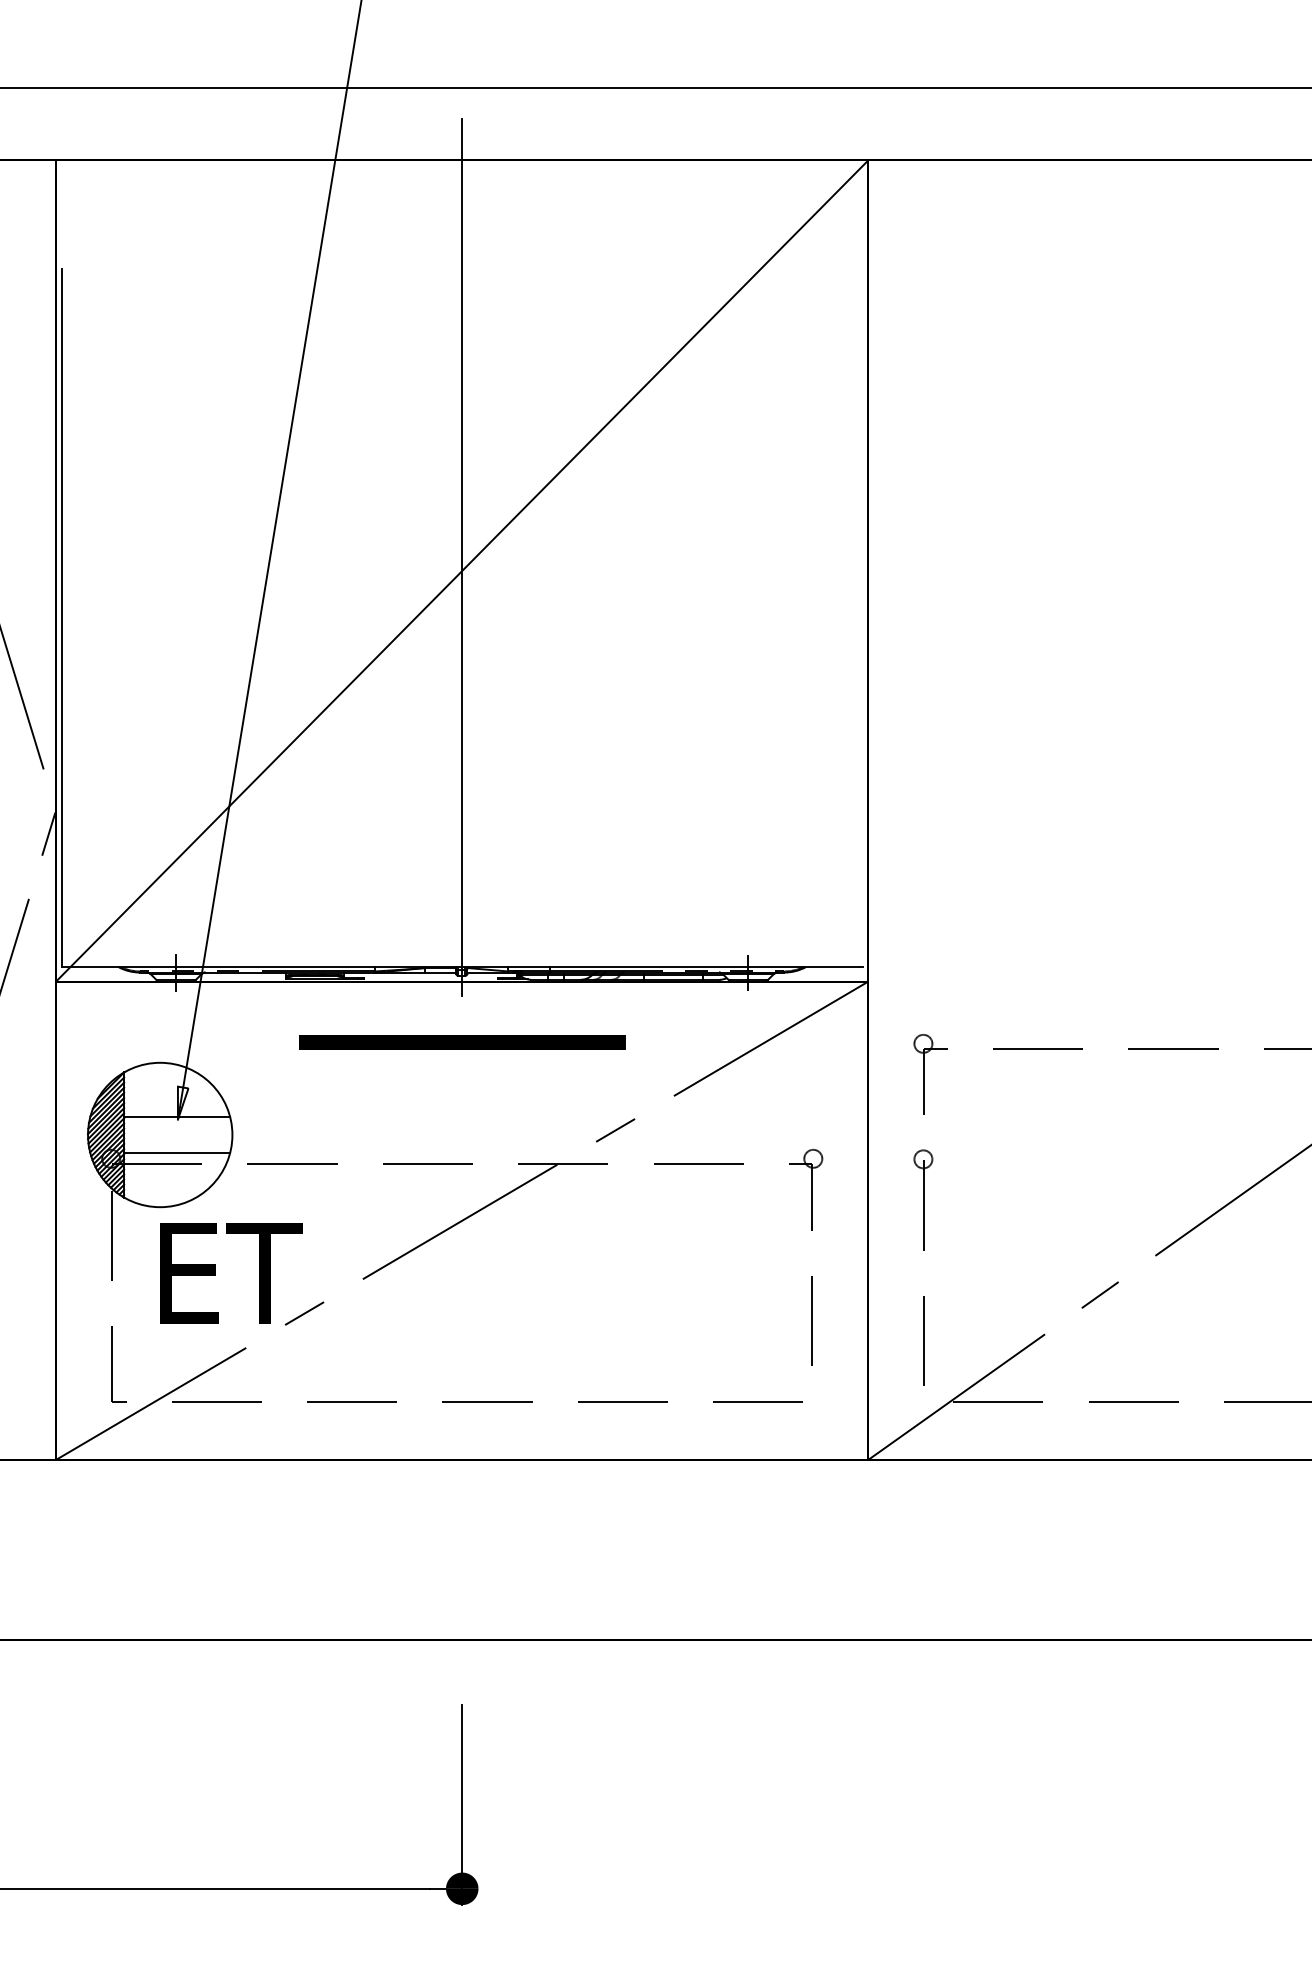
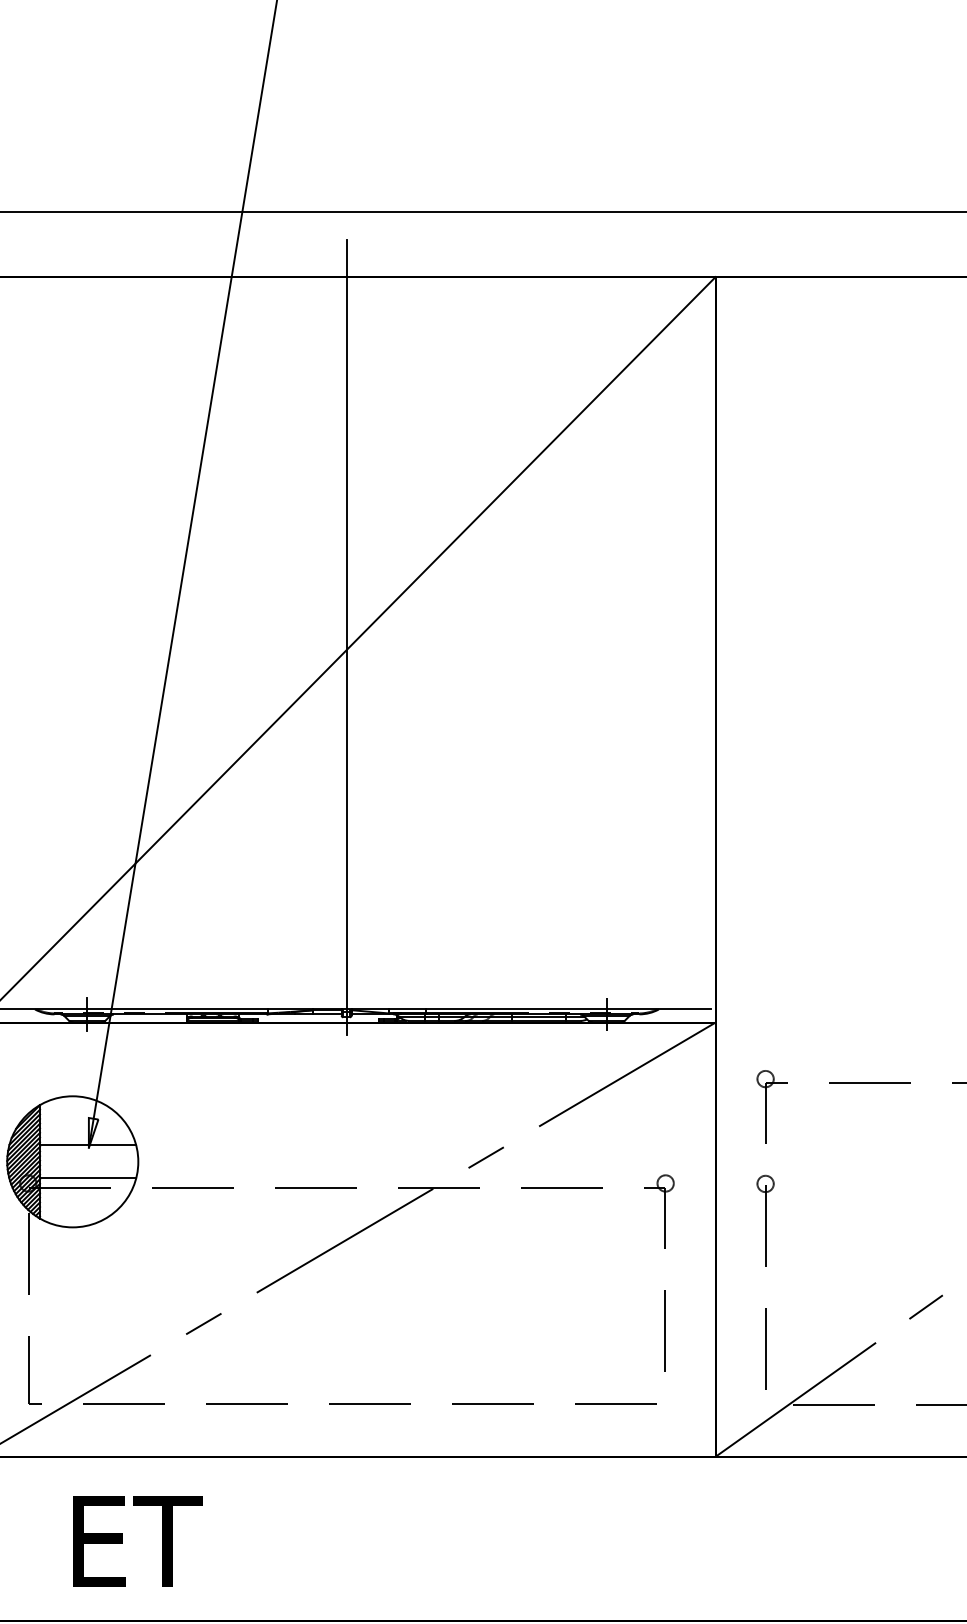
part: (462, 1042) -> (347, 1077), removed
text: (231, 1273) -> (137, 1541), moved

